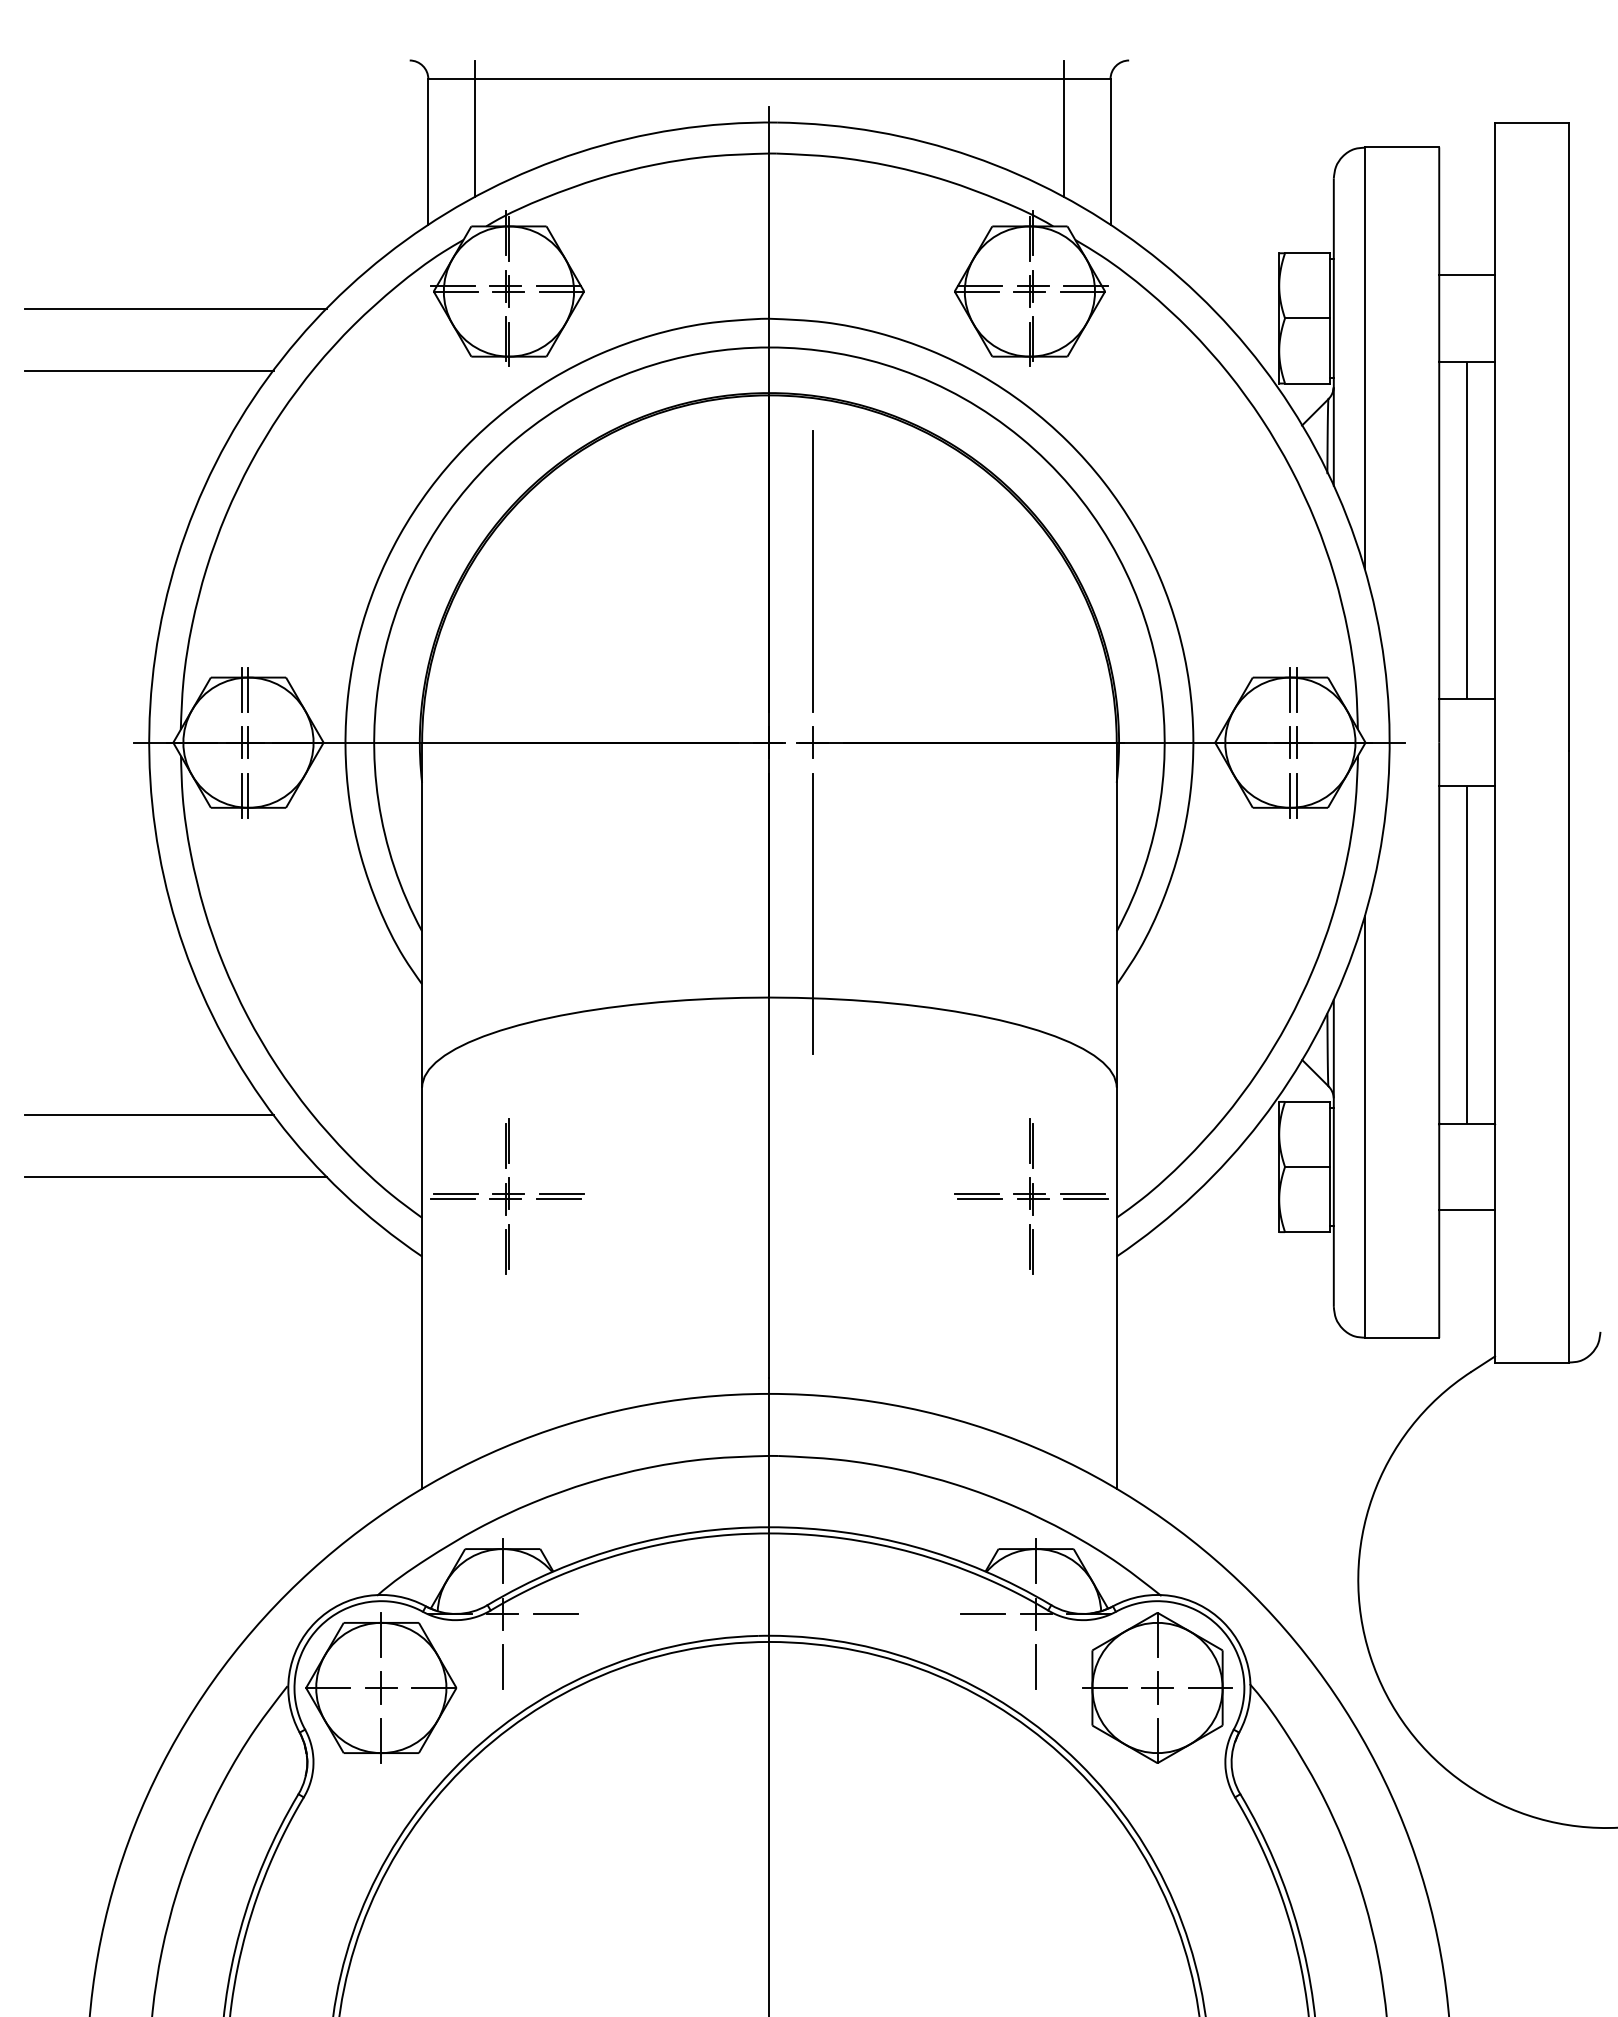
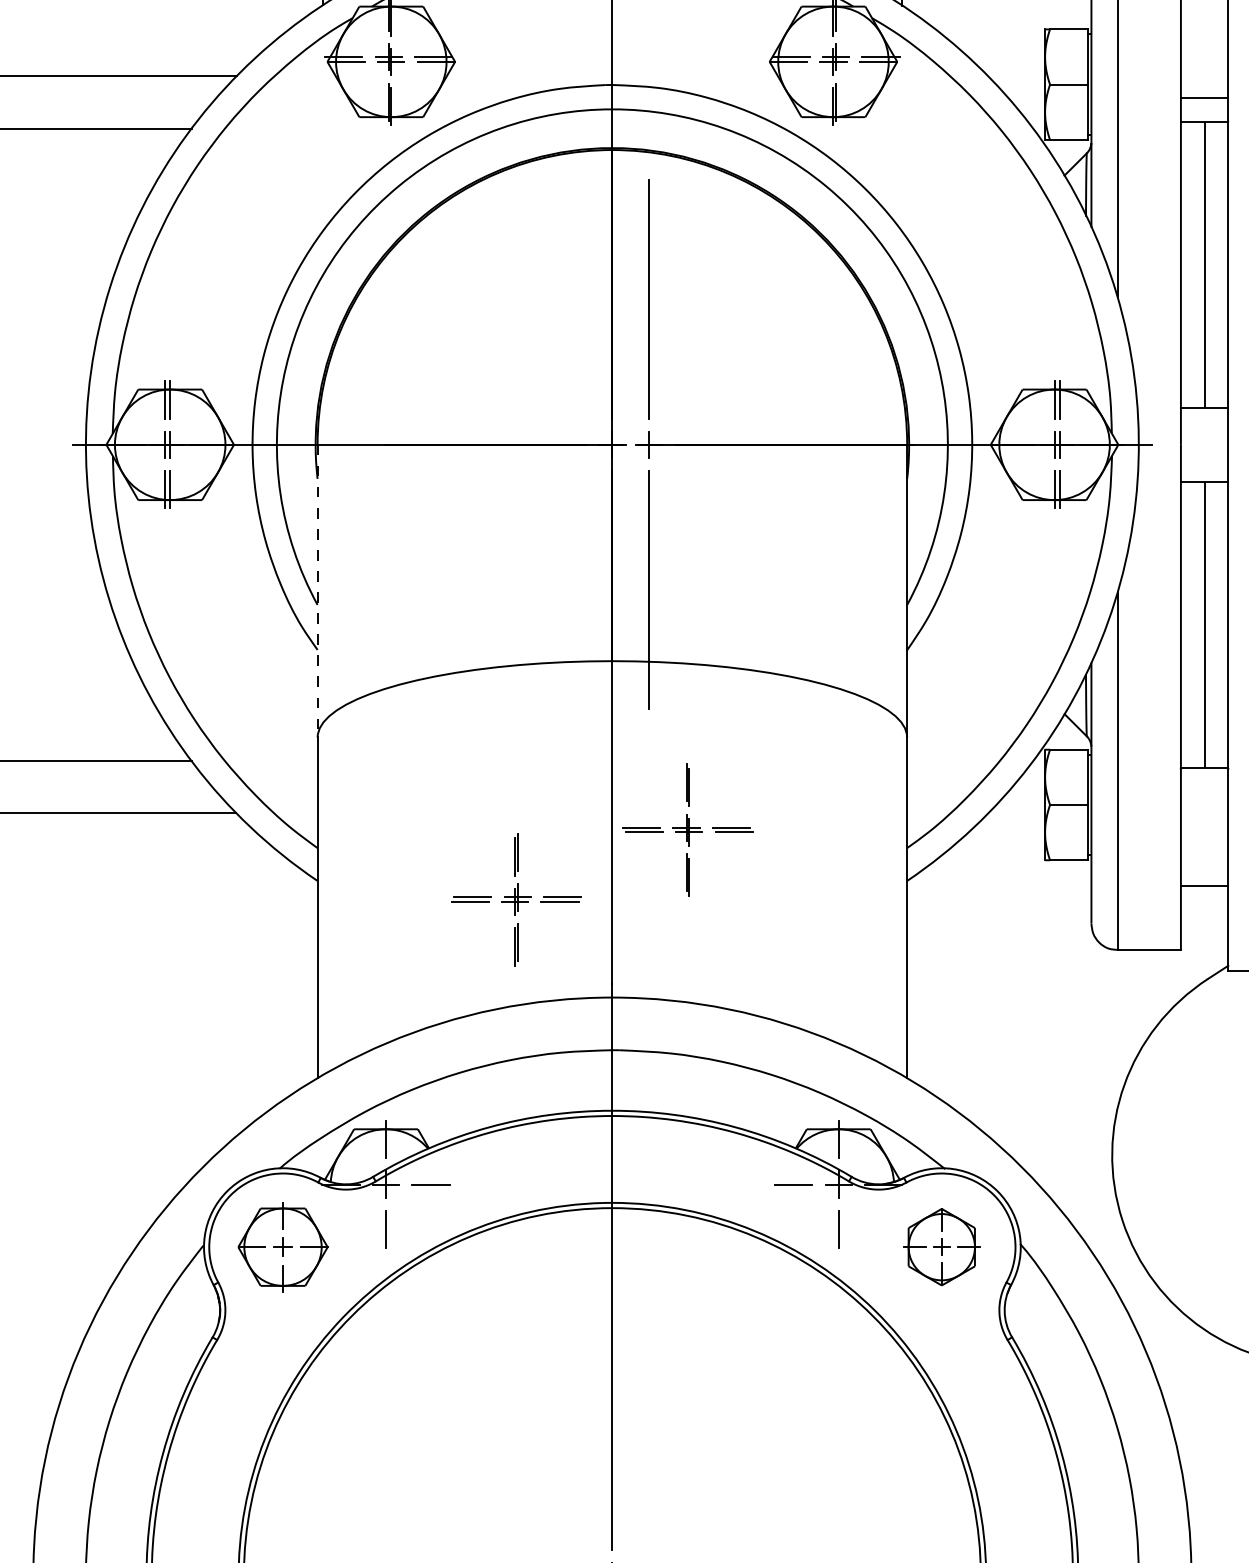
line: (1467, 274) -> (1204, 97), moved
line: (422, 915) -> (317, 591), solid -> dashed
part: (507, 1196) -> (516, 899), moved
part: (1031, 1196) -> (687, 830), moved
line: (1467, 1210) -> (1204, 886), moved
part: (381, 1687) -> (283, 1246), size x0.7
part: (1157, 1687) -> (941, 1246), size x0.6

